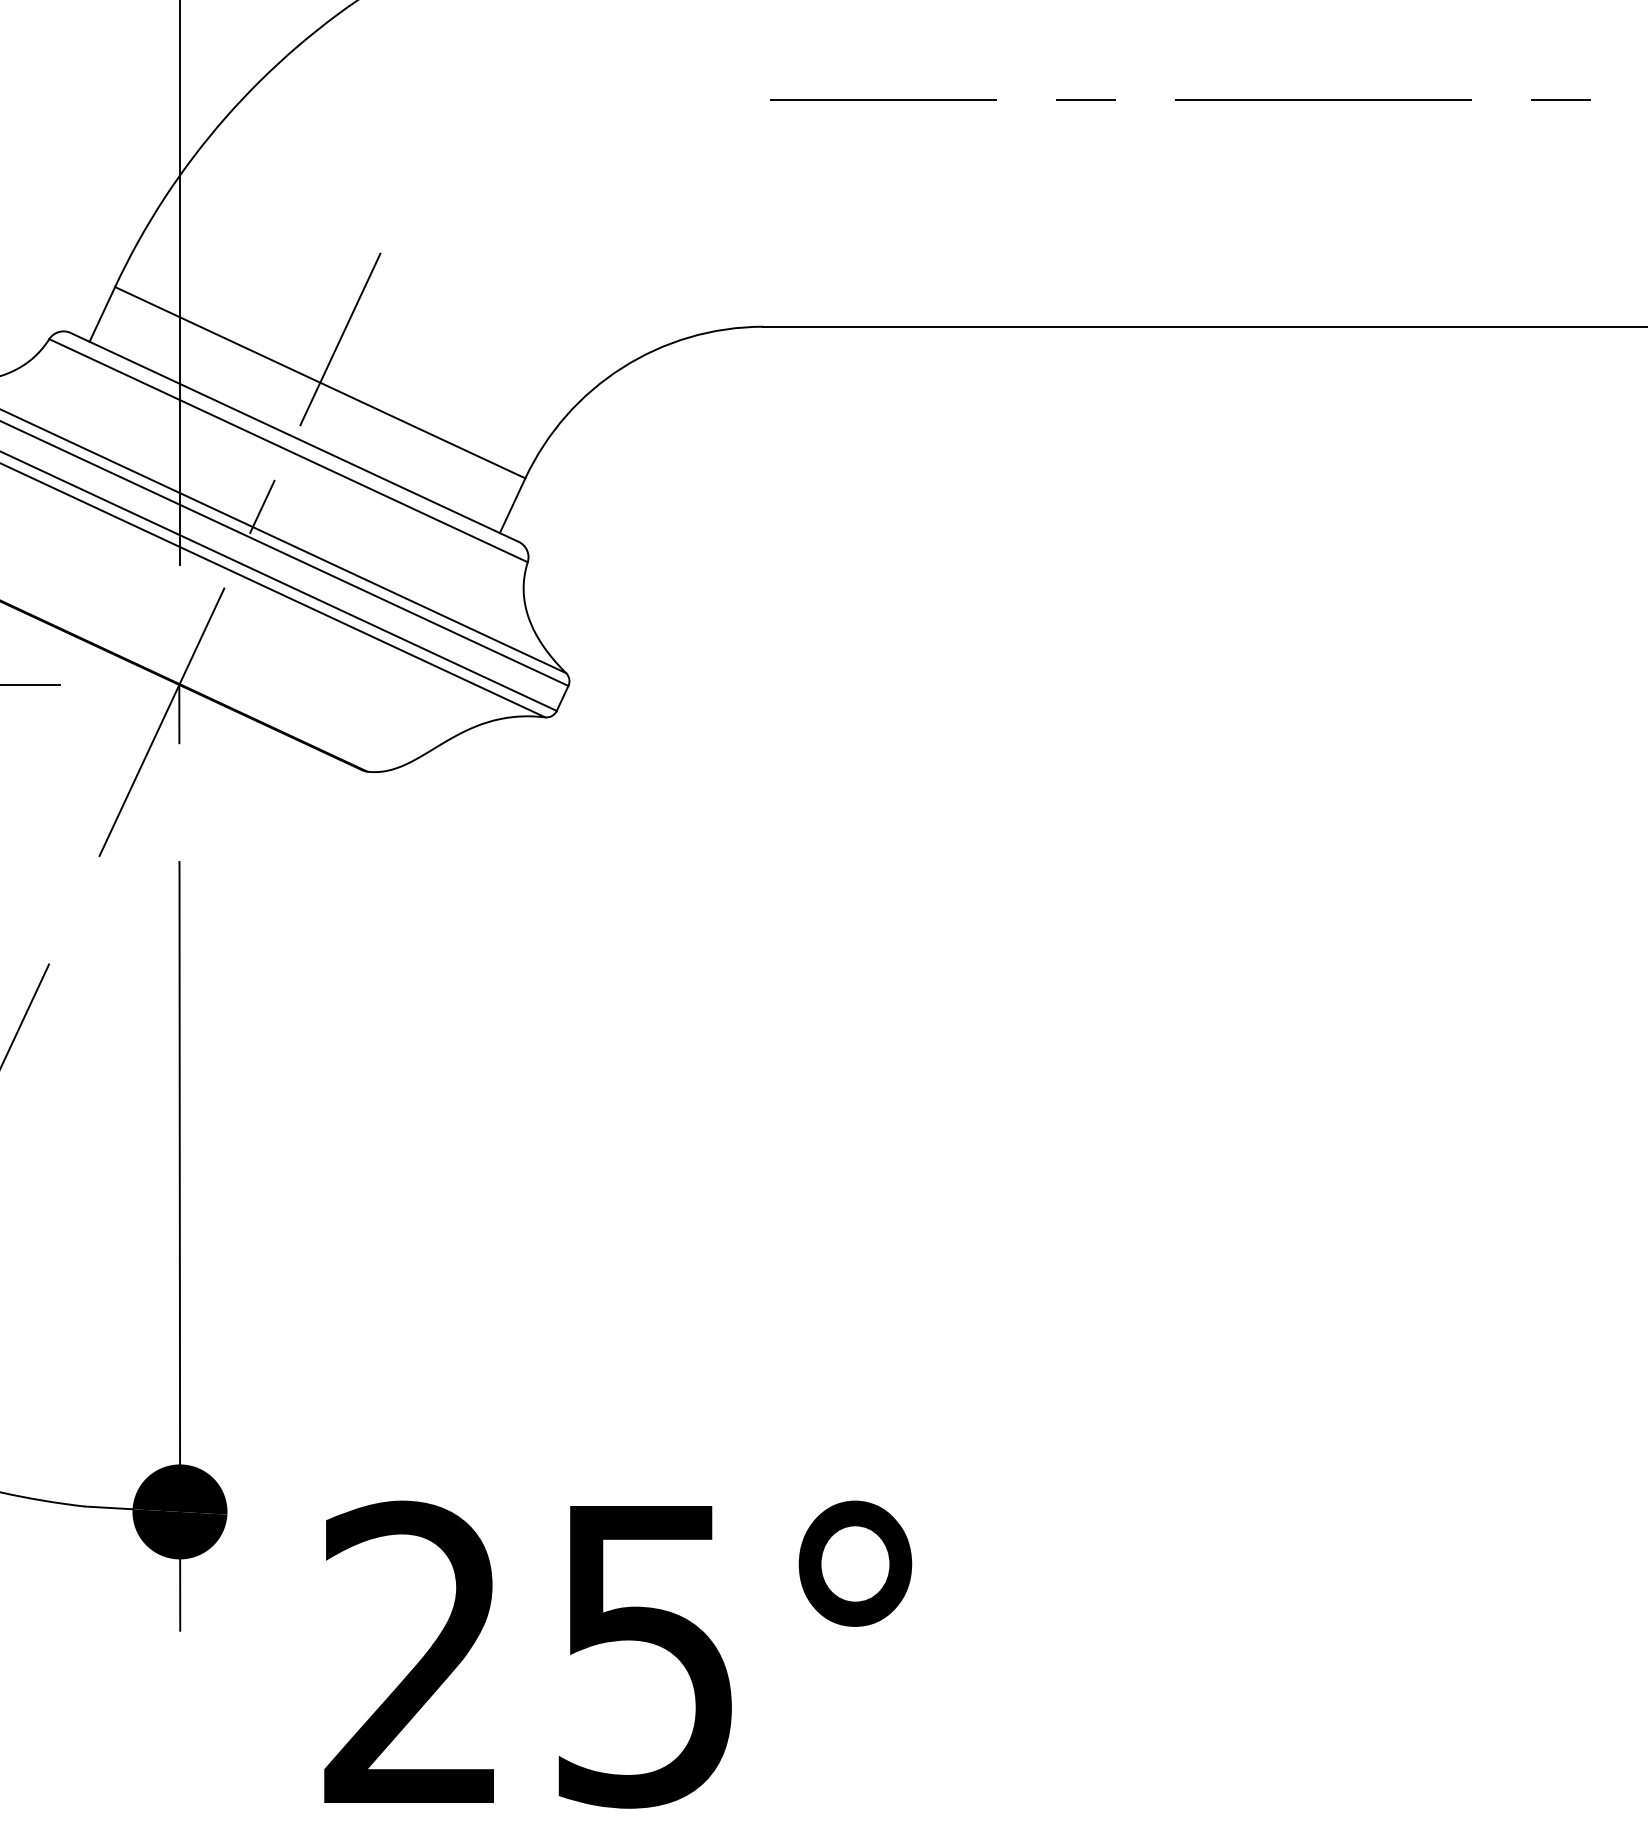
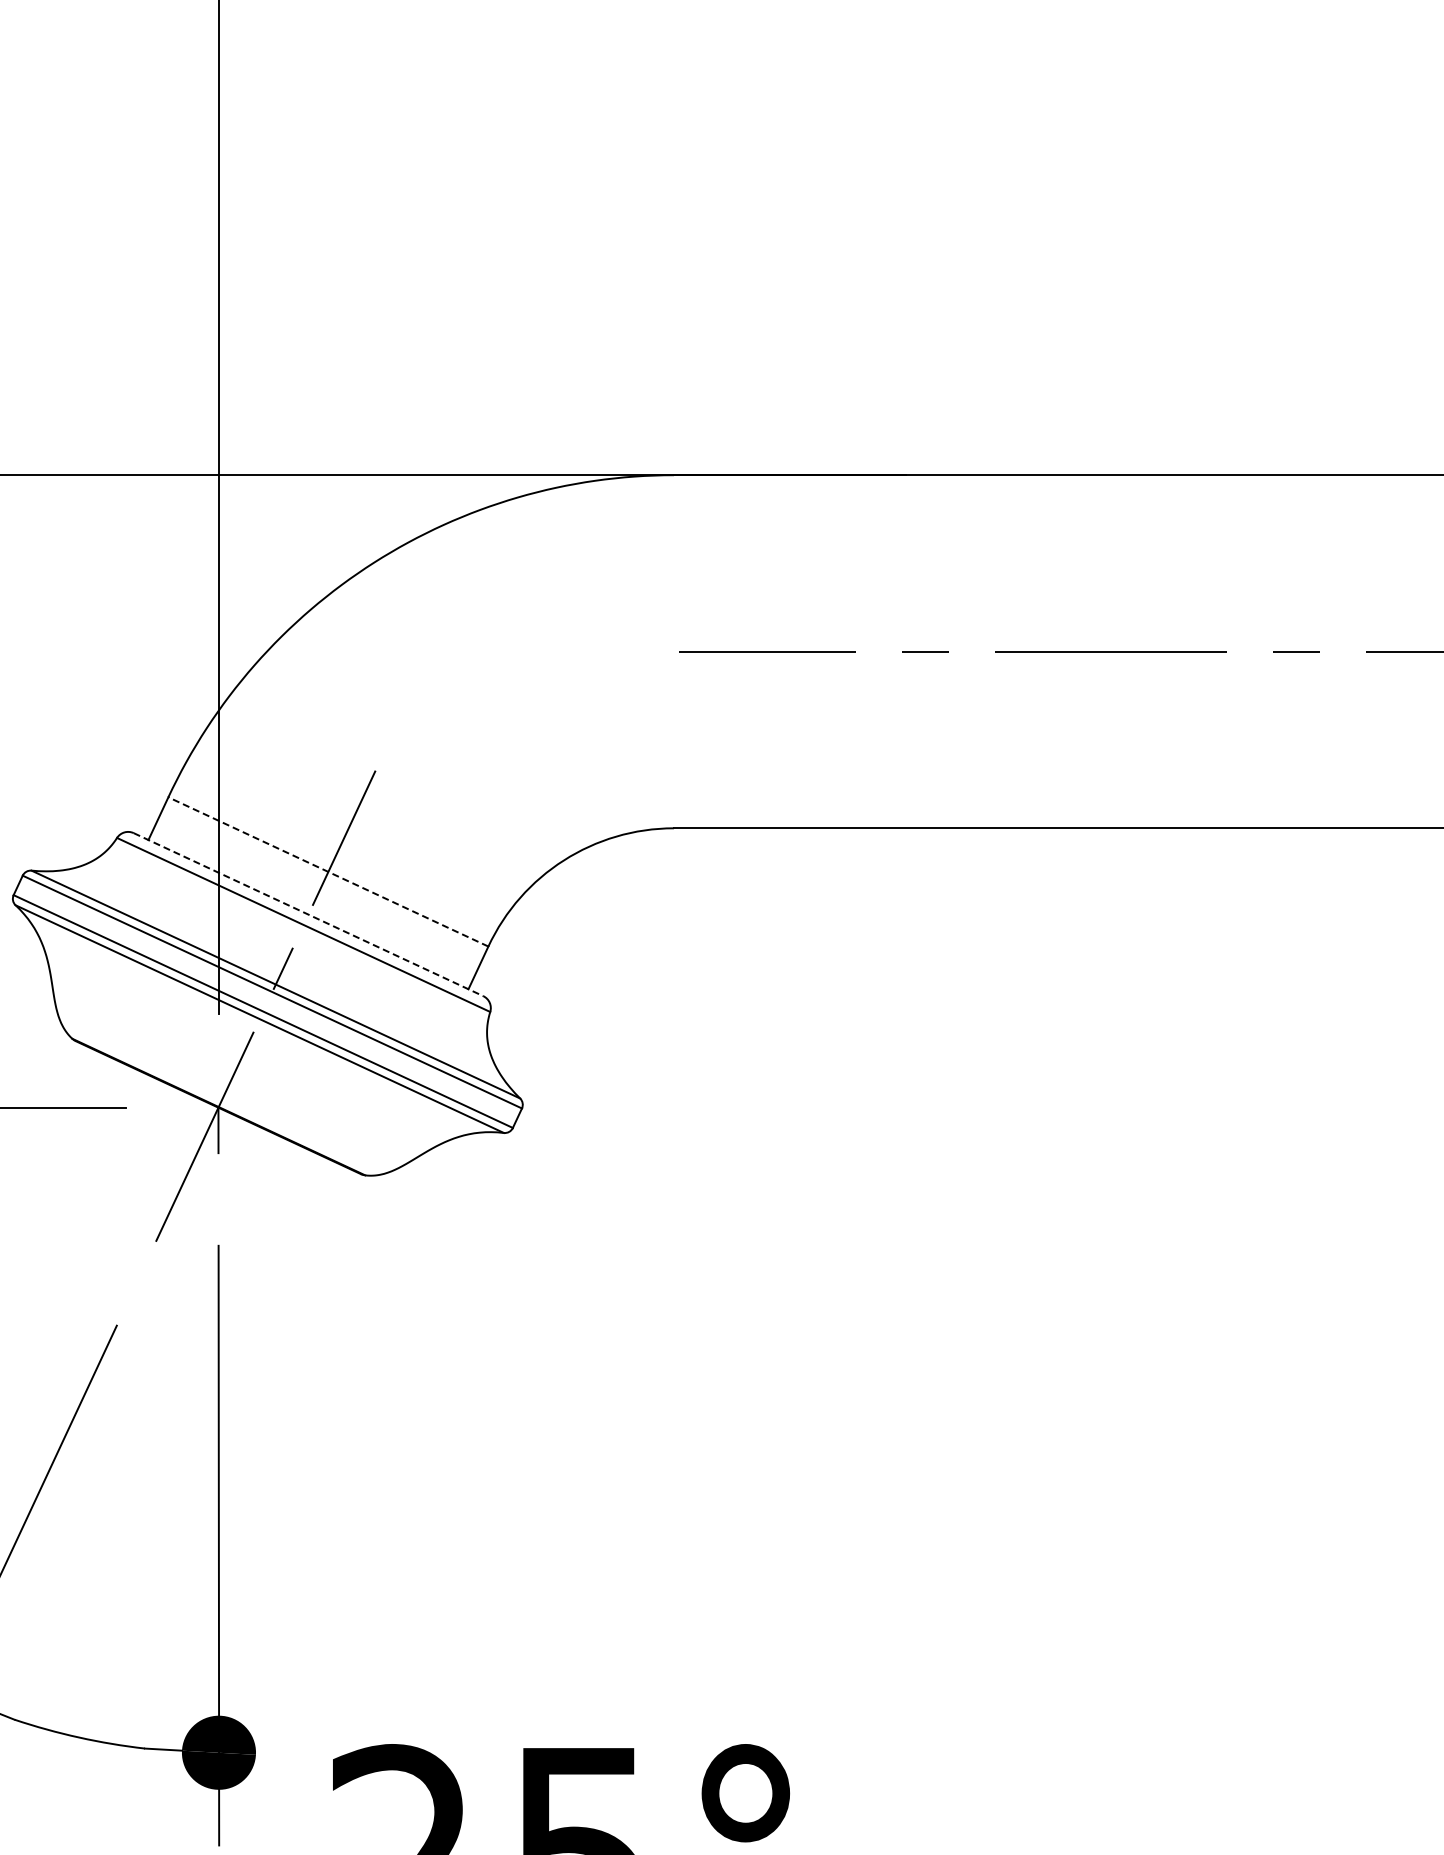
line: (320, 382) -> (328, 871), solid -> dashed
line: (294, 437) -> (308, 914), solid -> dashed

